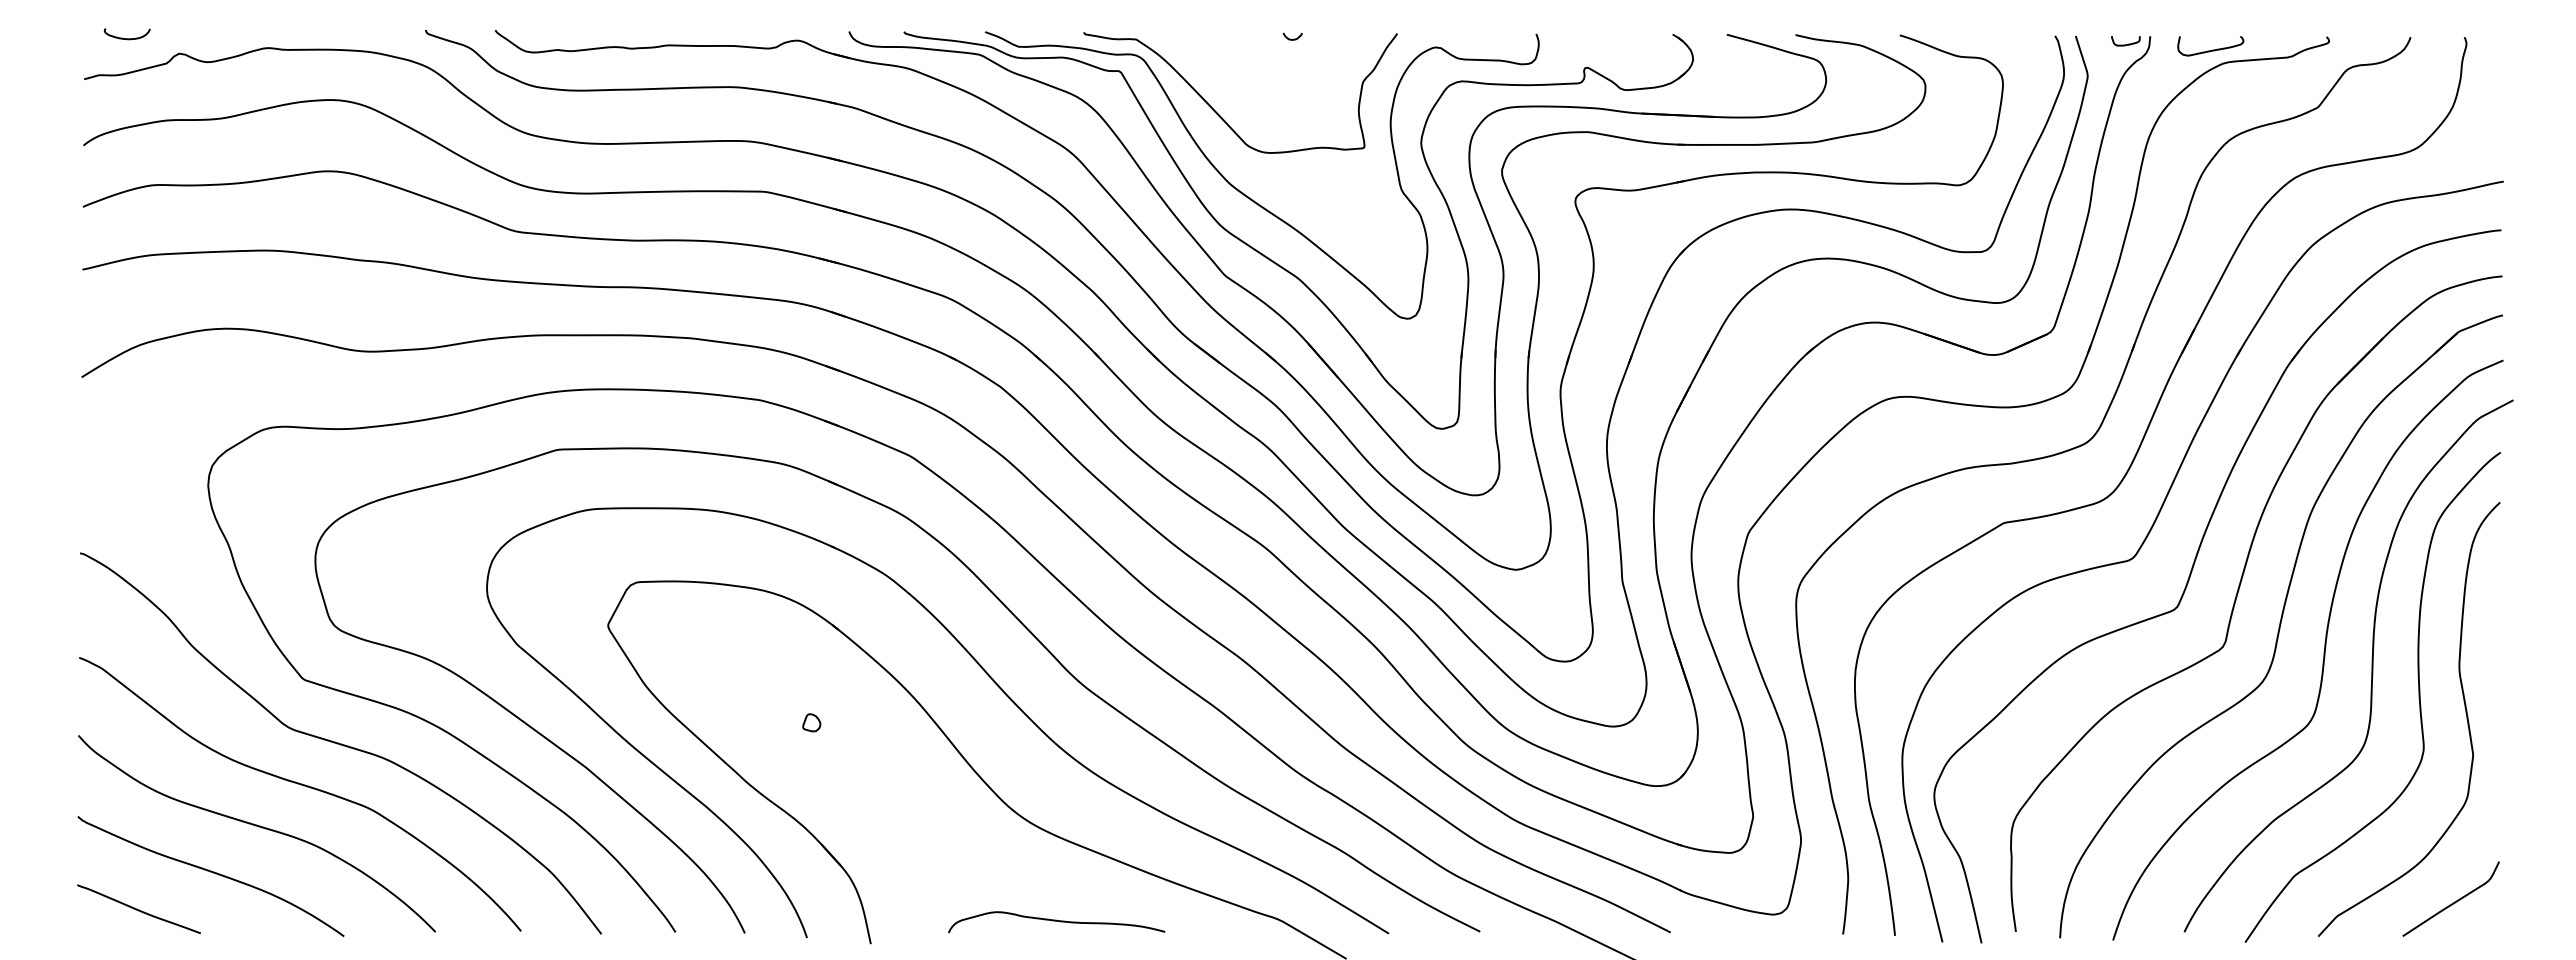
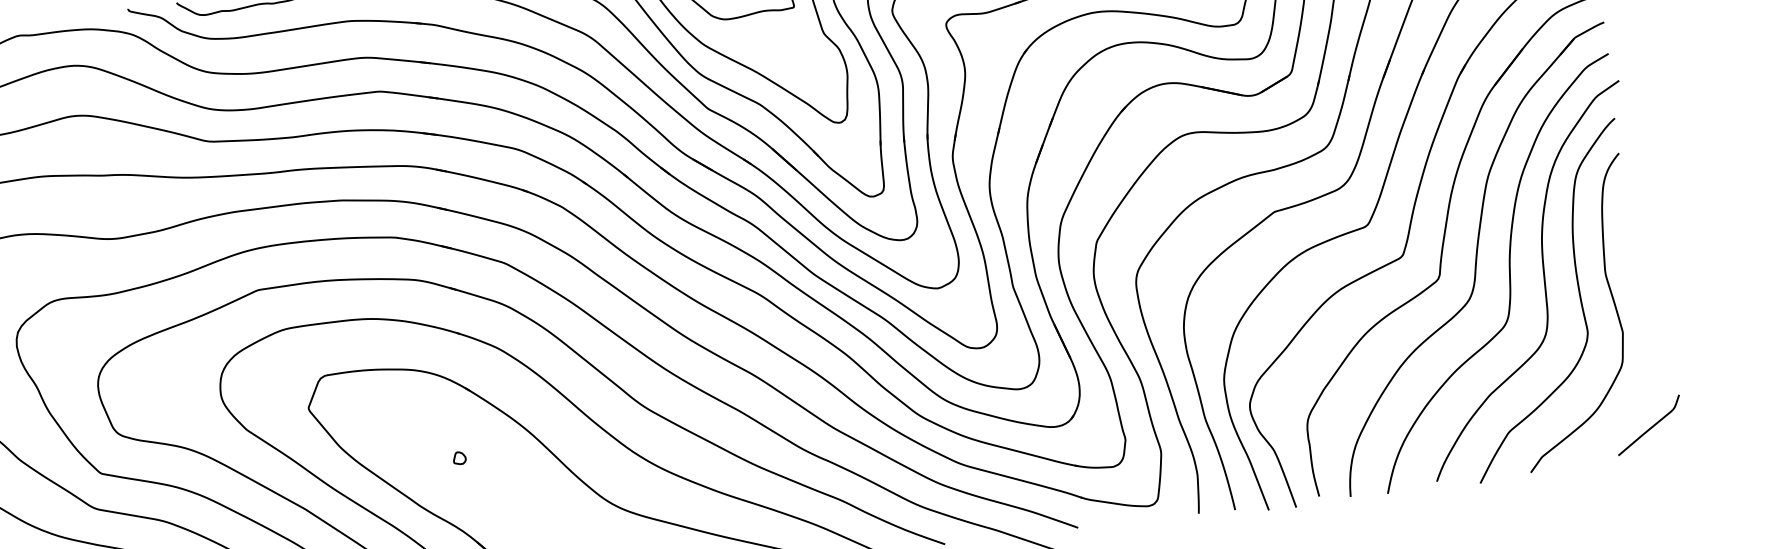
curve: (2454, 901) -> (1651, 426), moved

